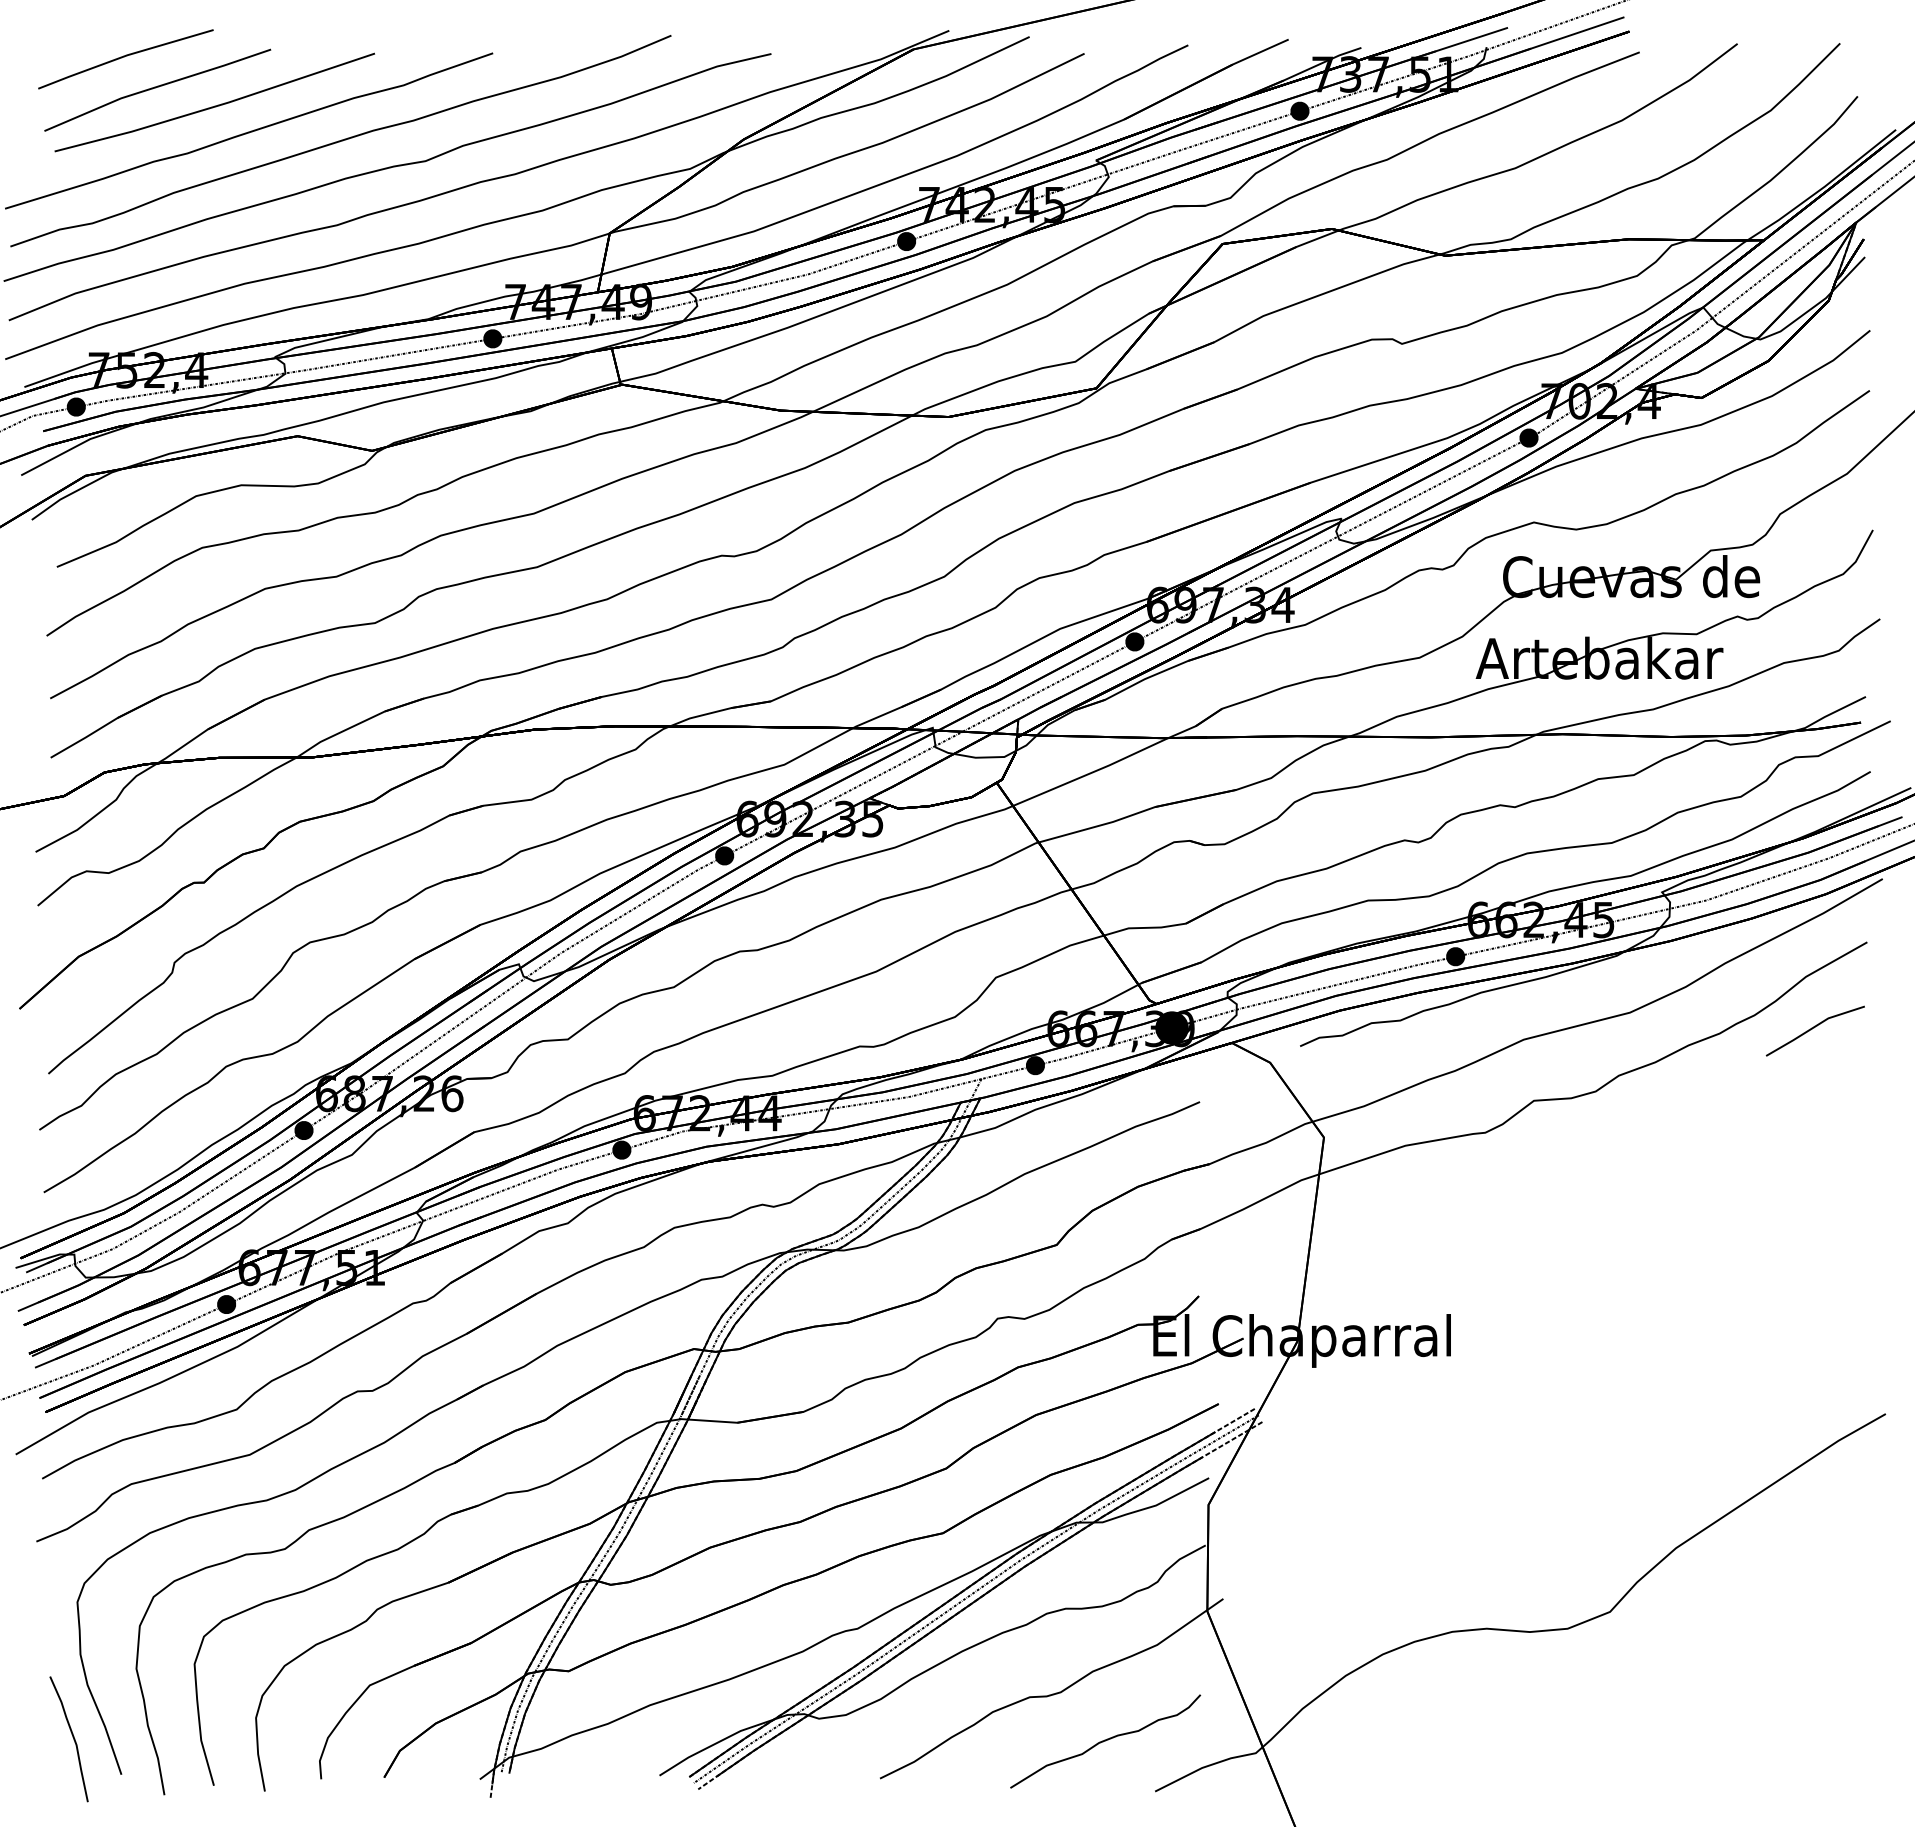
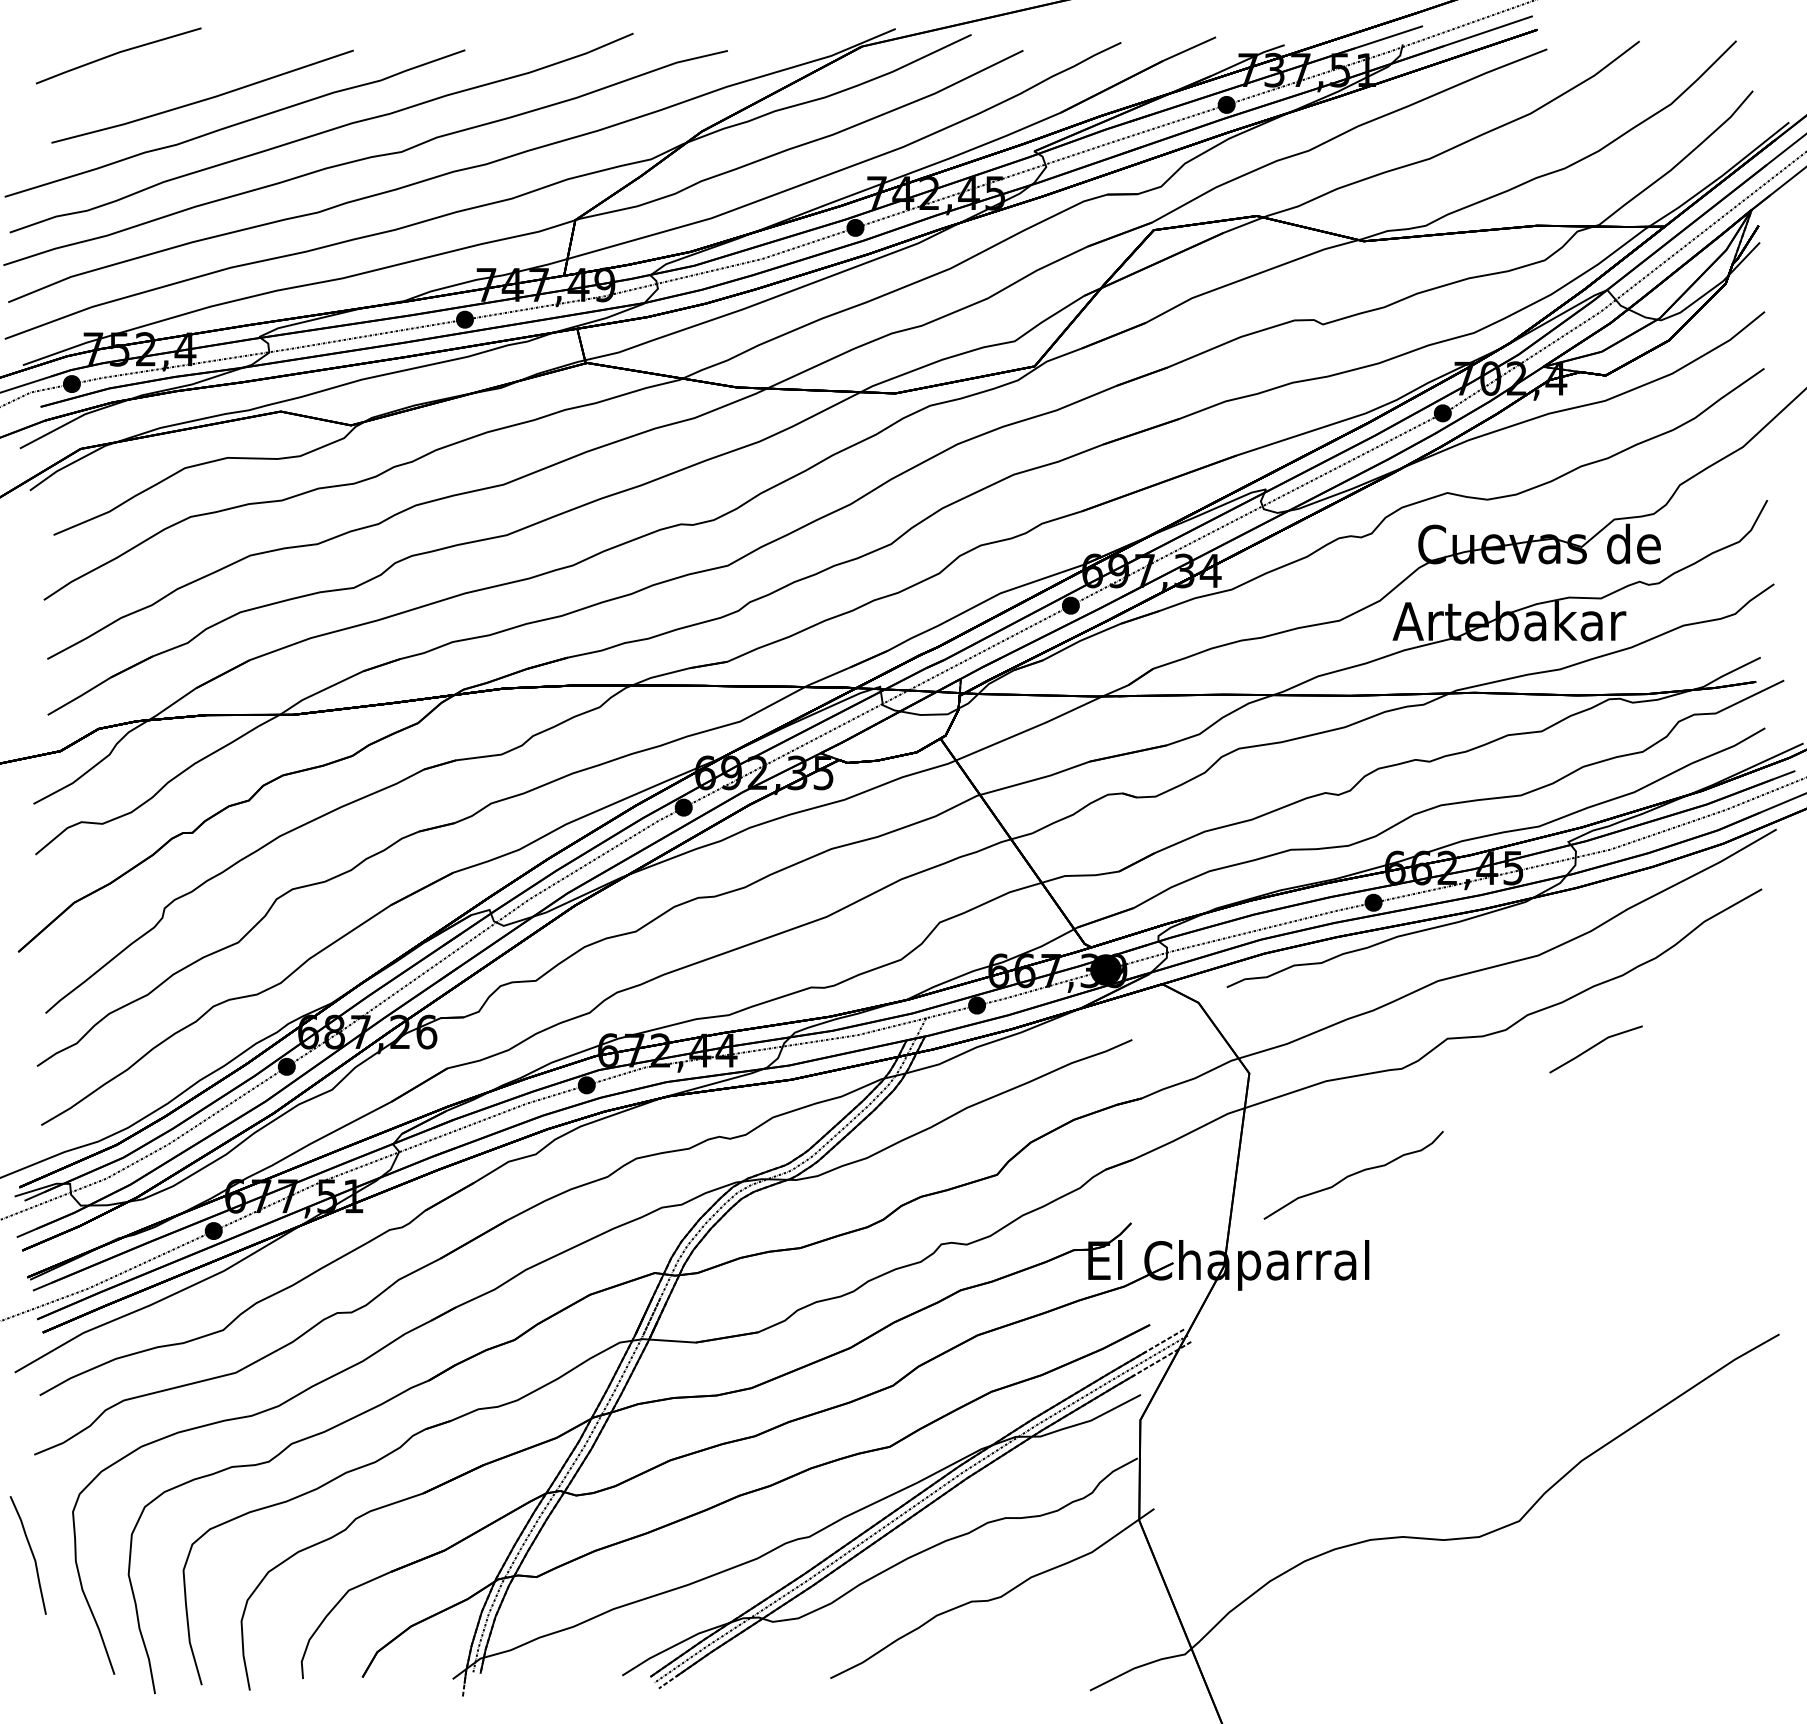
line: (156, 88) -> (147, 83), removed
line: (1814, 1028) -> (1595, 1046), moved
curve: (72, 1737) -> (31, 1553), moved
curve: (1105, 1741) -> (1353, 1175), moved

